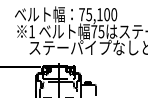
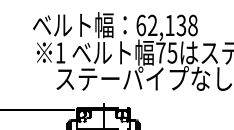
text: (98, 14) -> (167, 25), 75,100 -> 62,138

